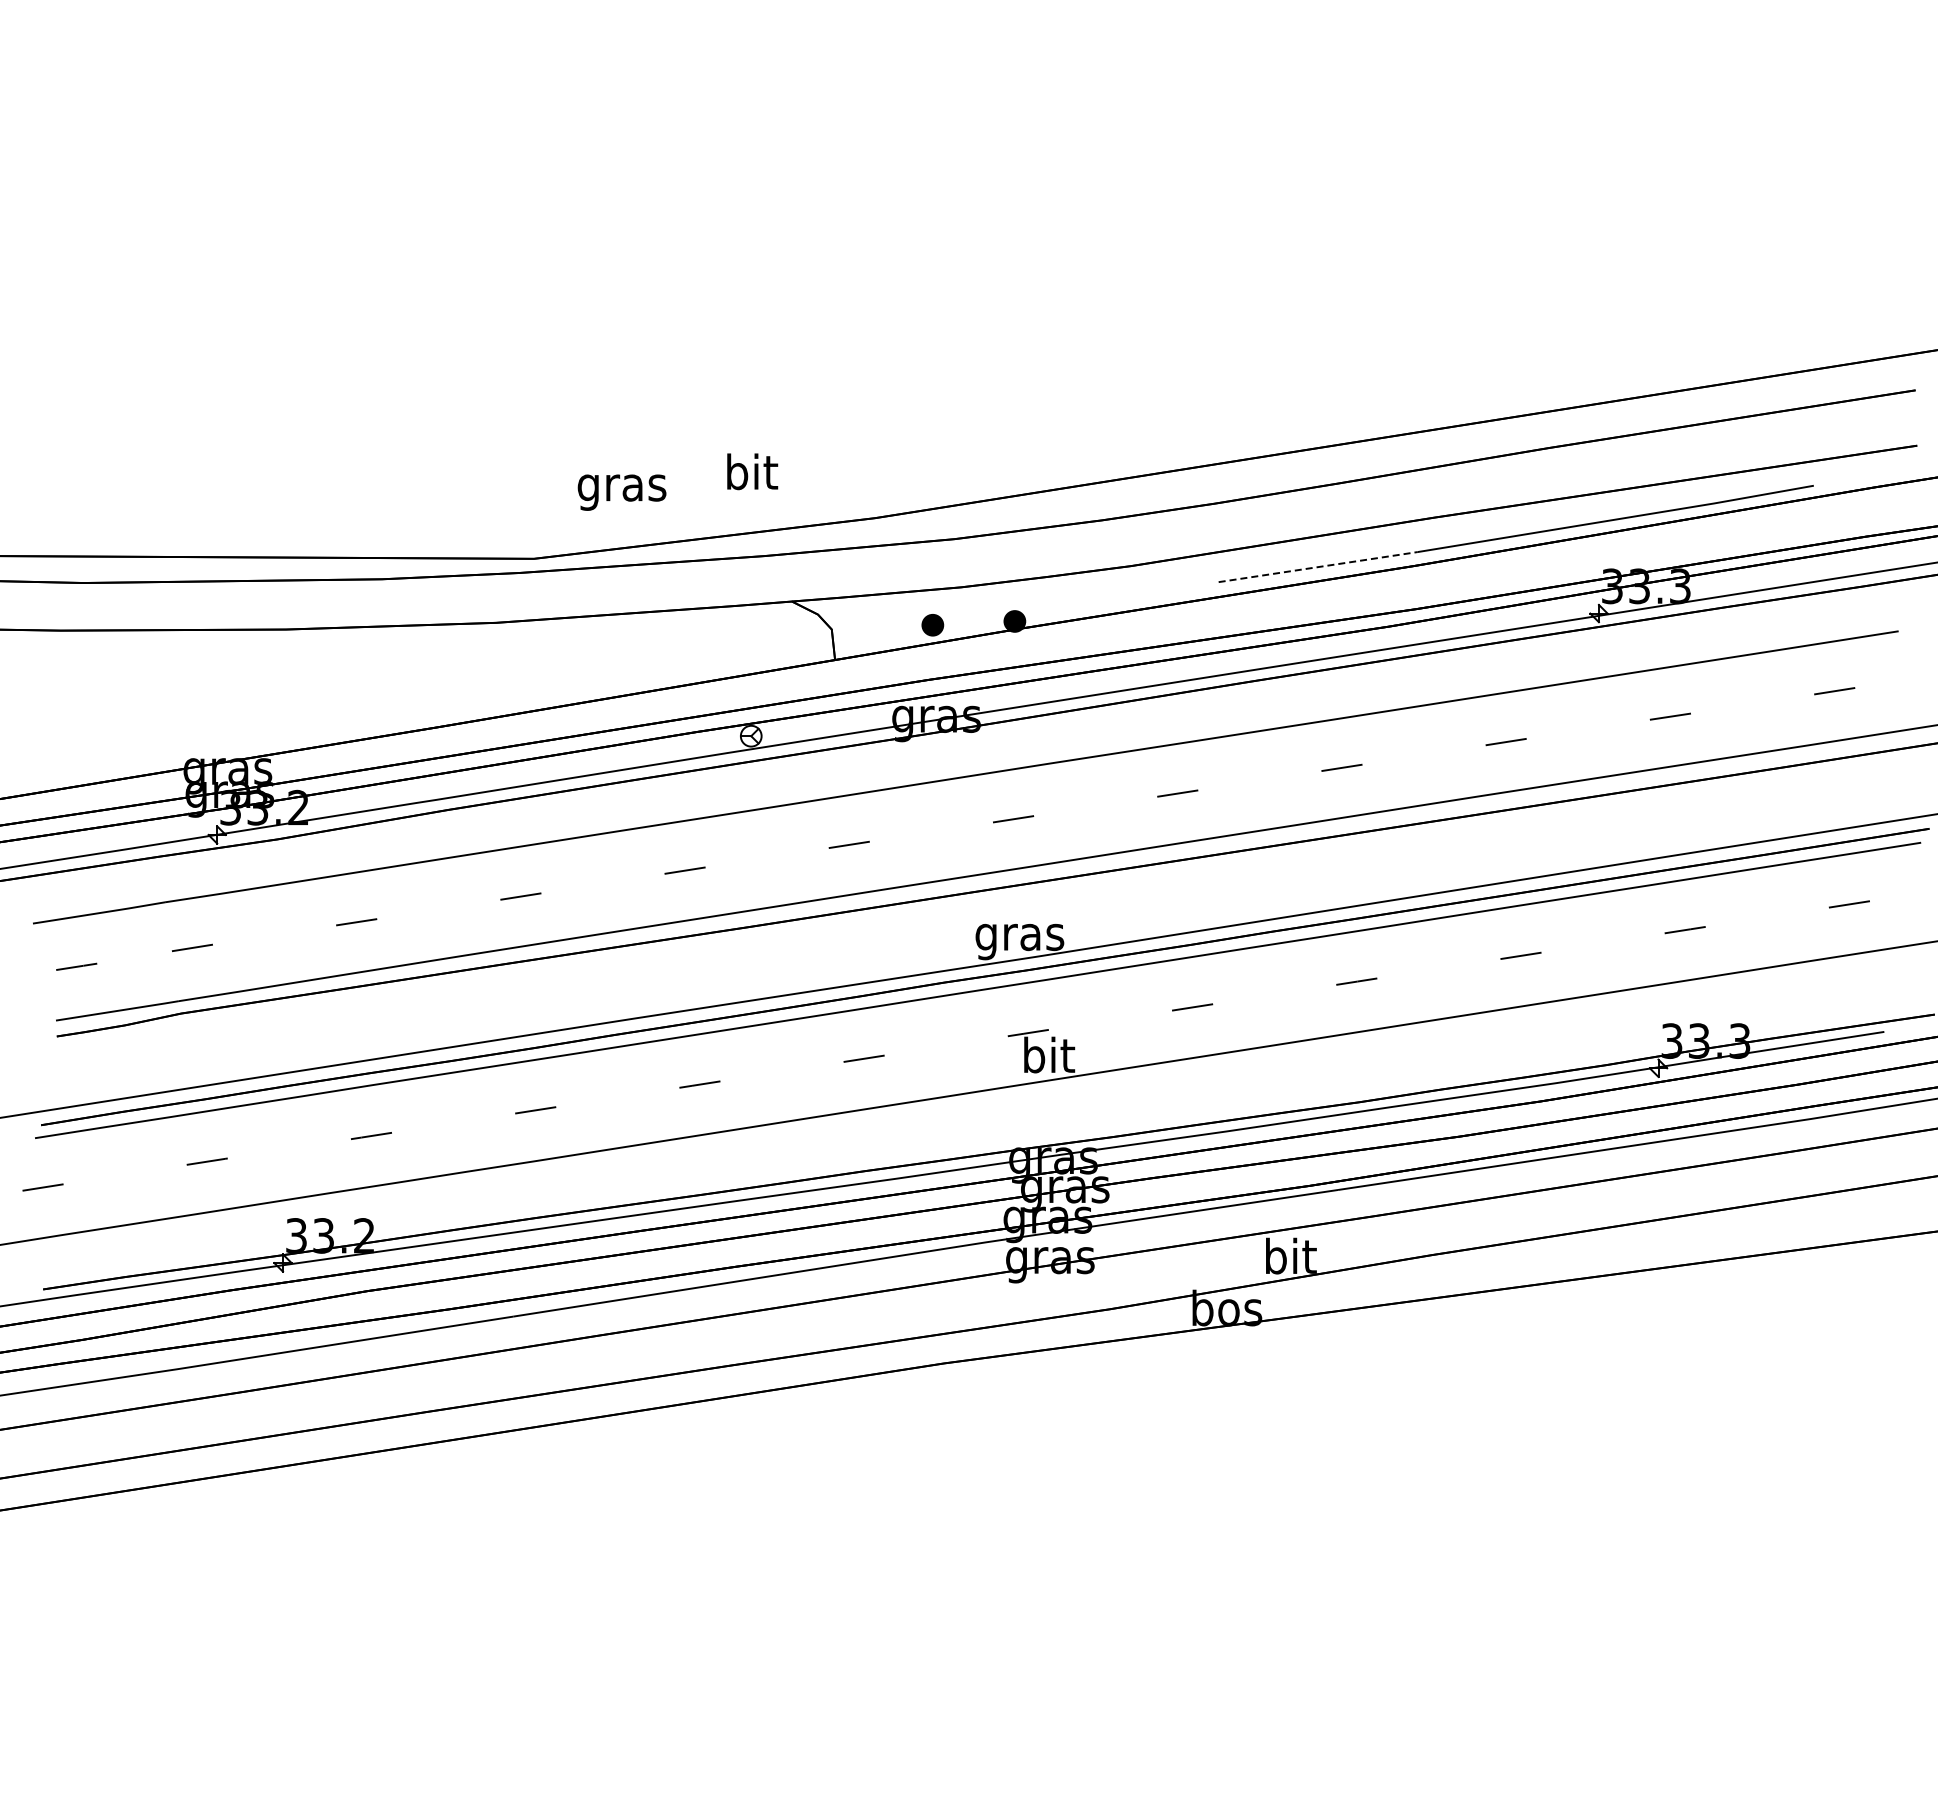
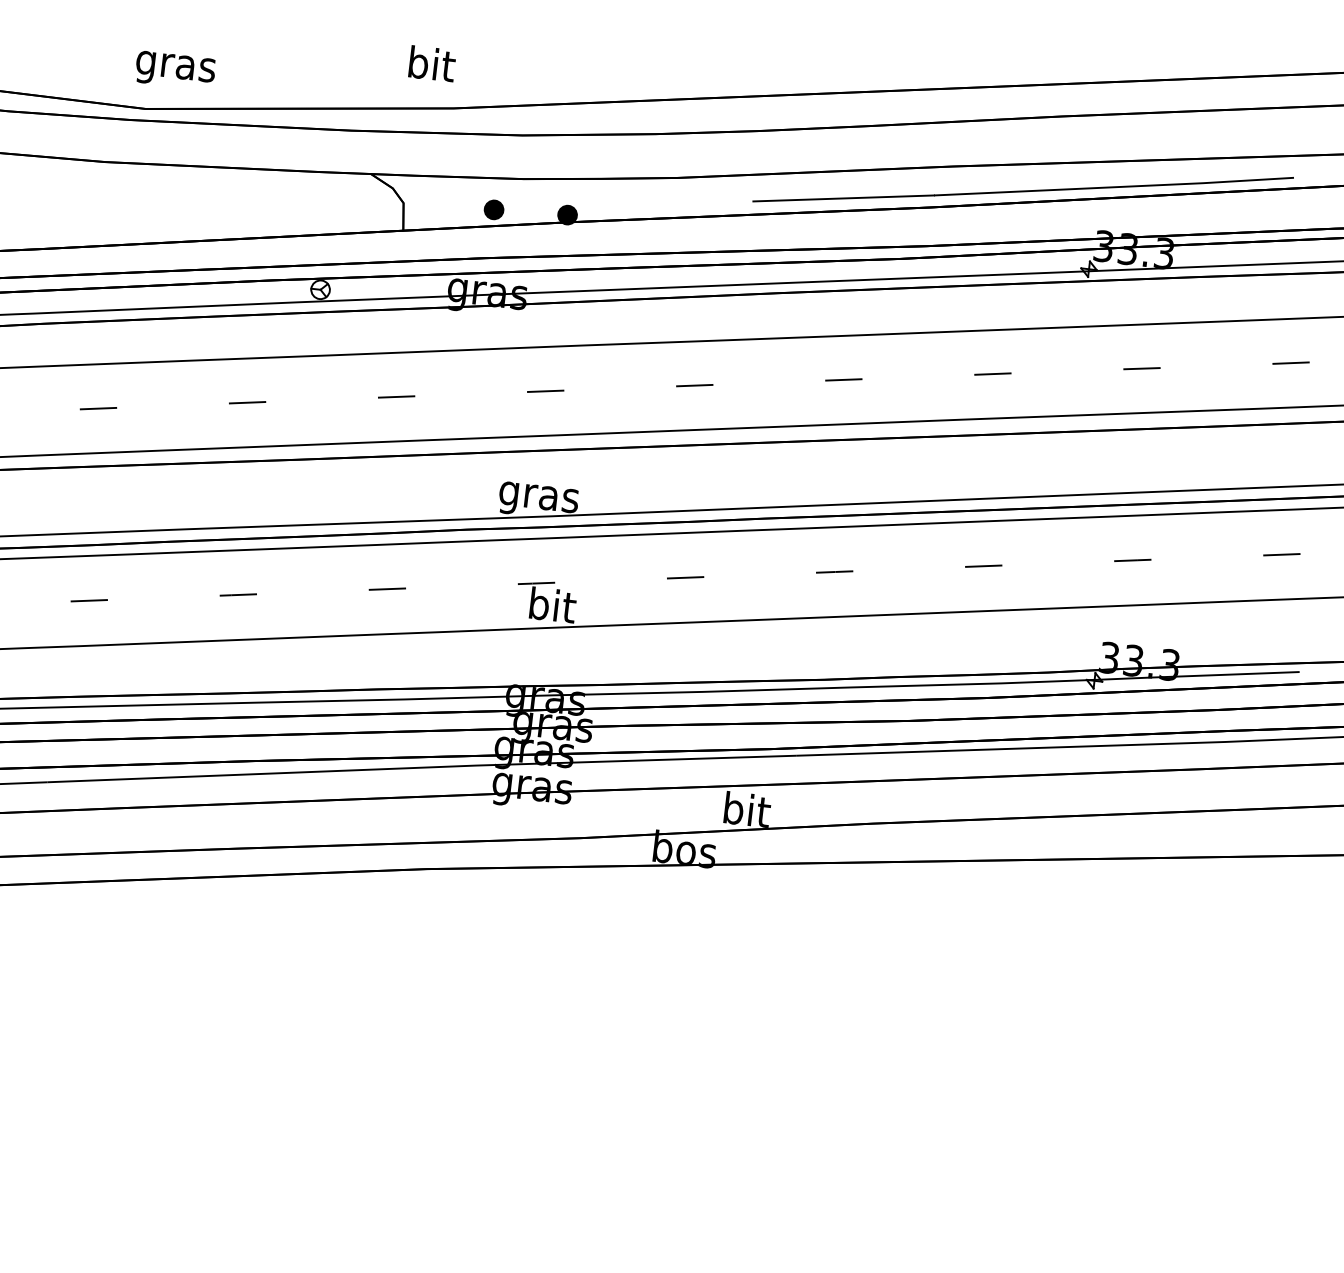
text: (752, 471) -> (432, 63), moved
text: (621, 492) -> (174, 70), moved
line: (1318, 567) -> (843, 198), dashed -> solid

